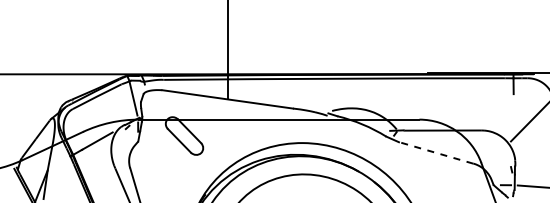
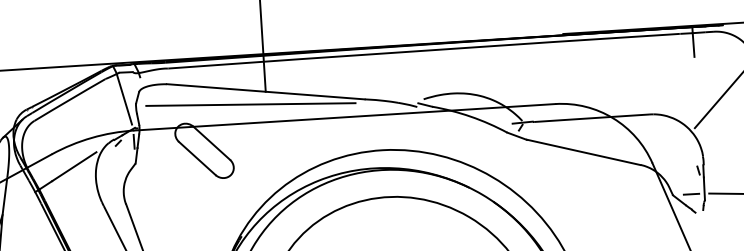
line: (216, 106) -> (249, 103), added
line: (436, 152) -> (584, 151), dashed -> solid

